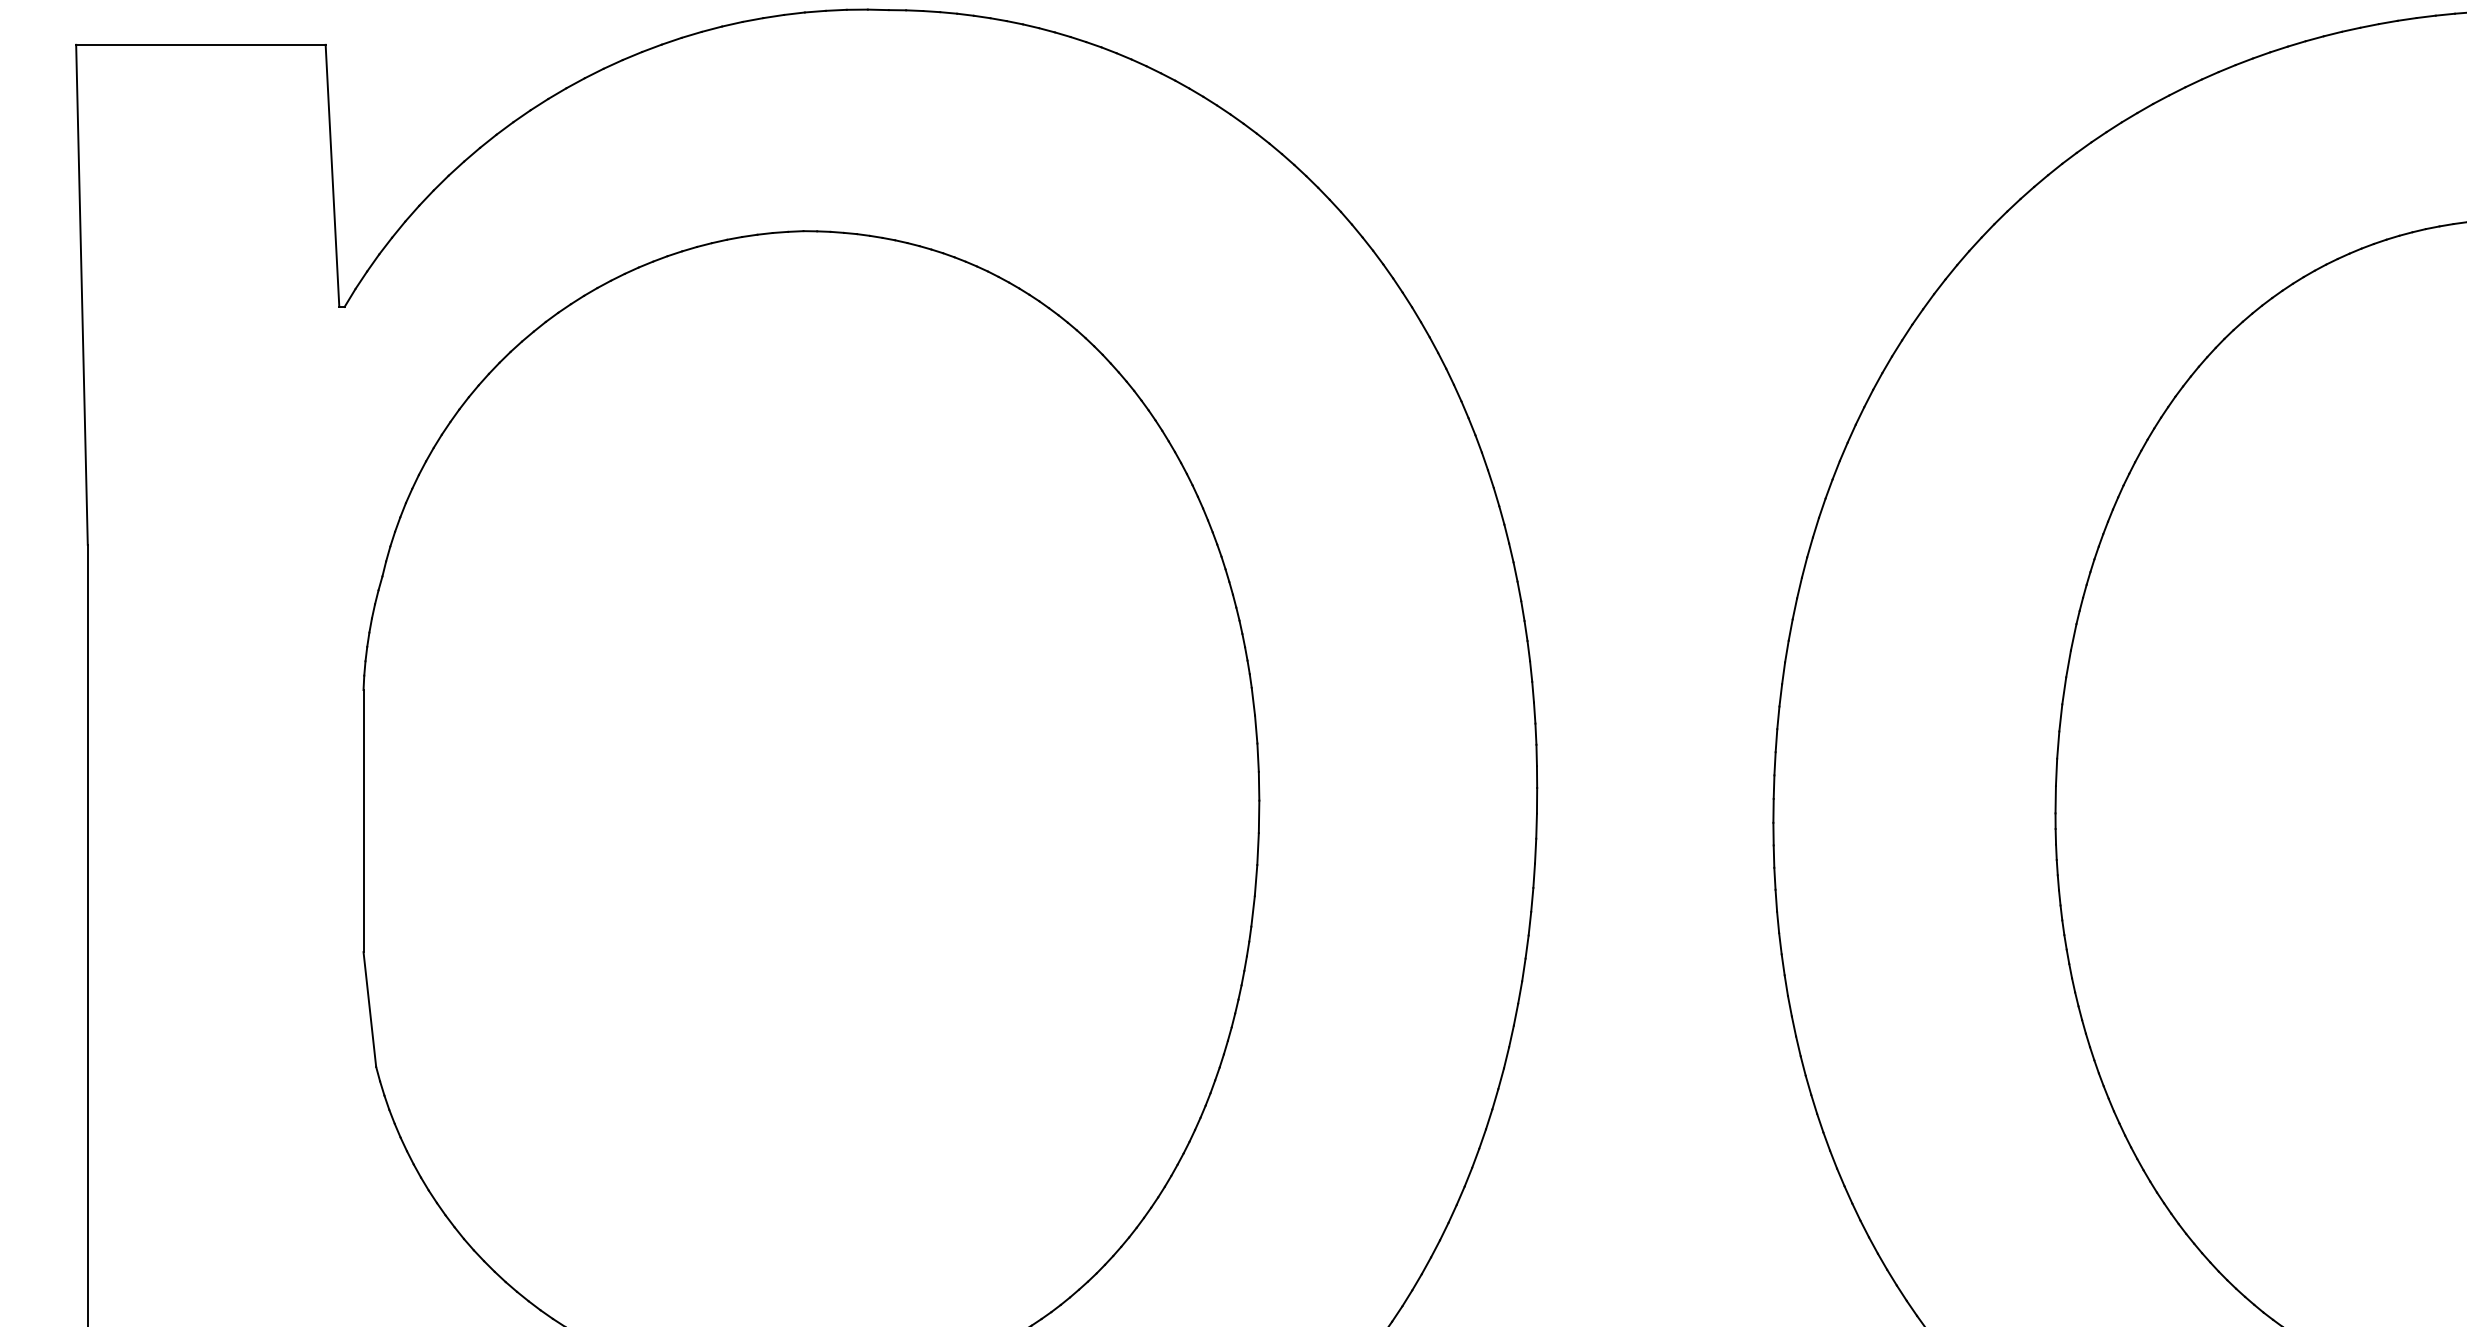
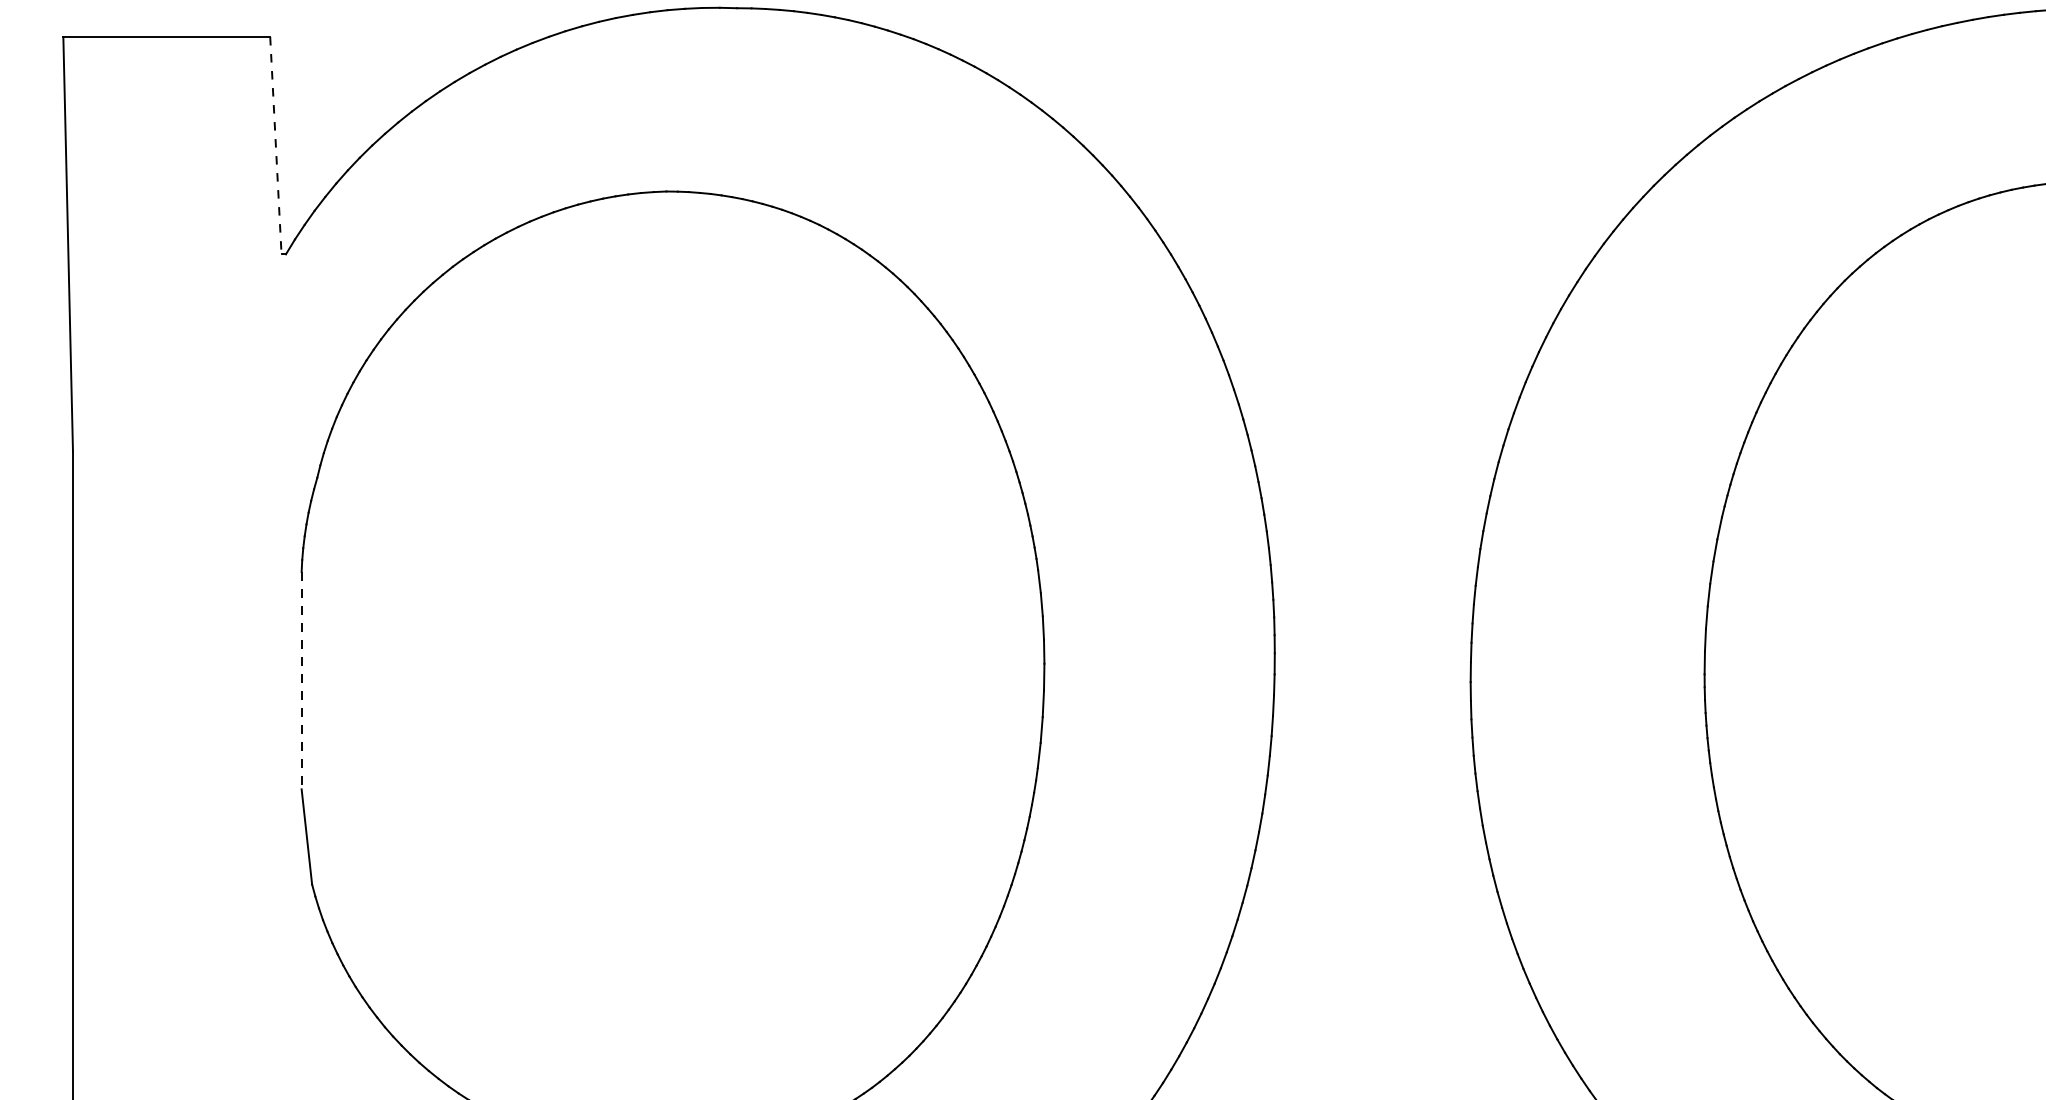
line: (332, 175) -> (275, 145), solid -> dashed
line: (363, 820) -> (301, 680), solid -> dashed

